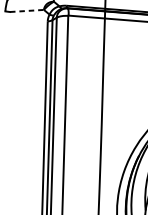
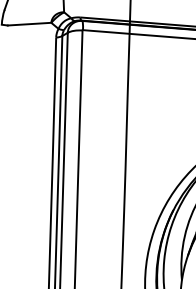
line: (26, 11) -> (29, 24), dashed -> solid

